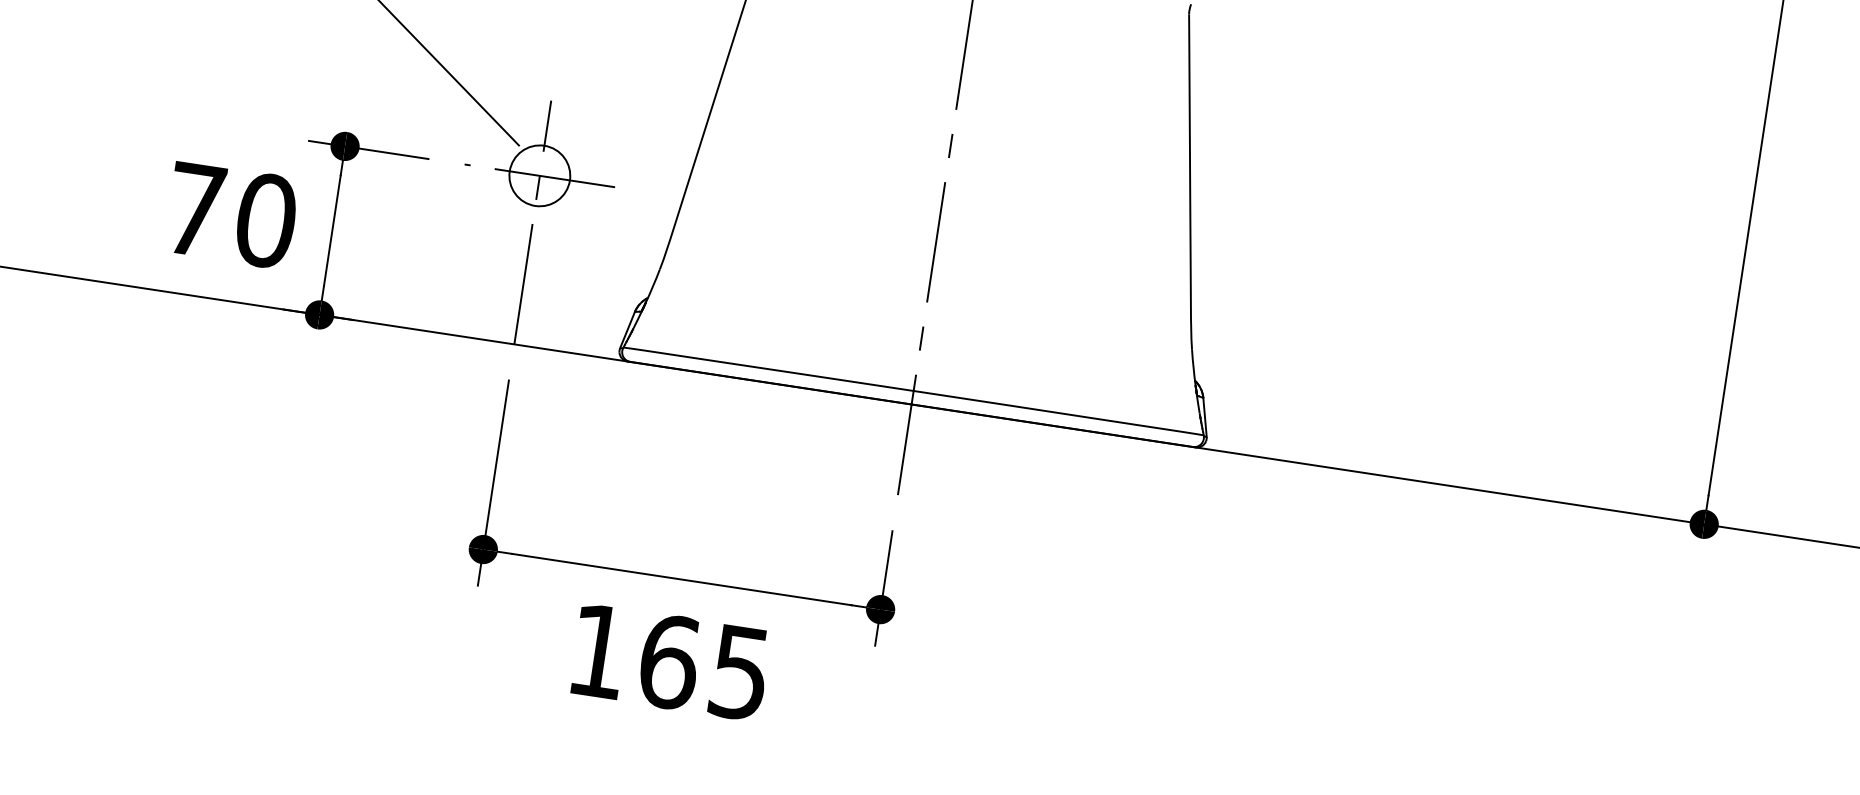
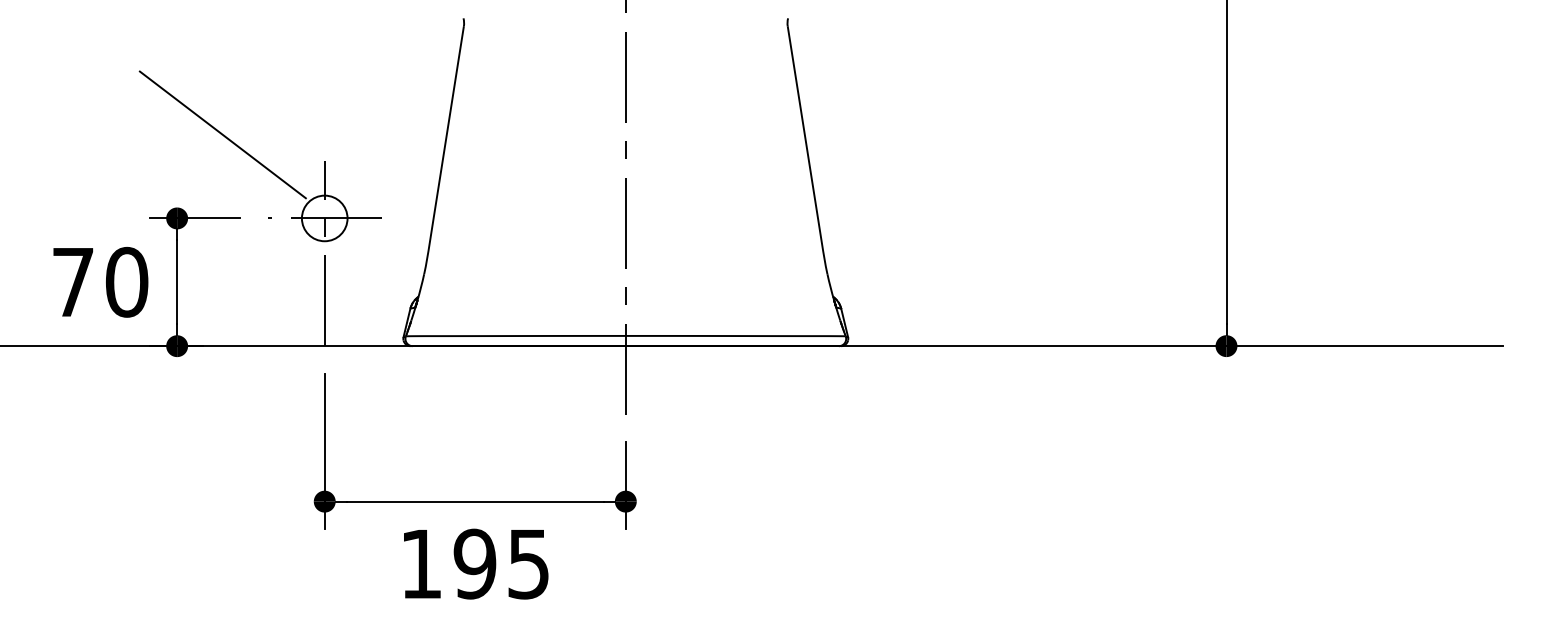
text: (668, 661) -> (474, 563), 165 -> 195

